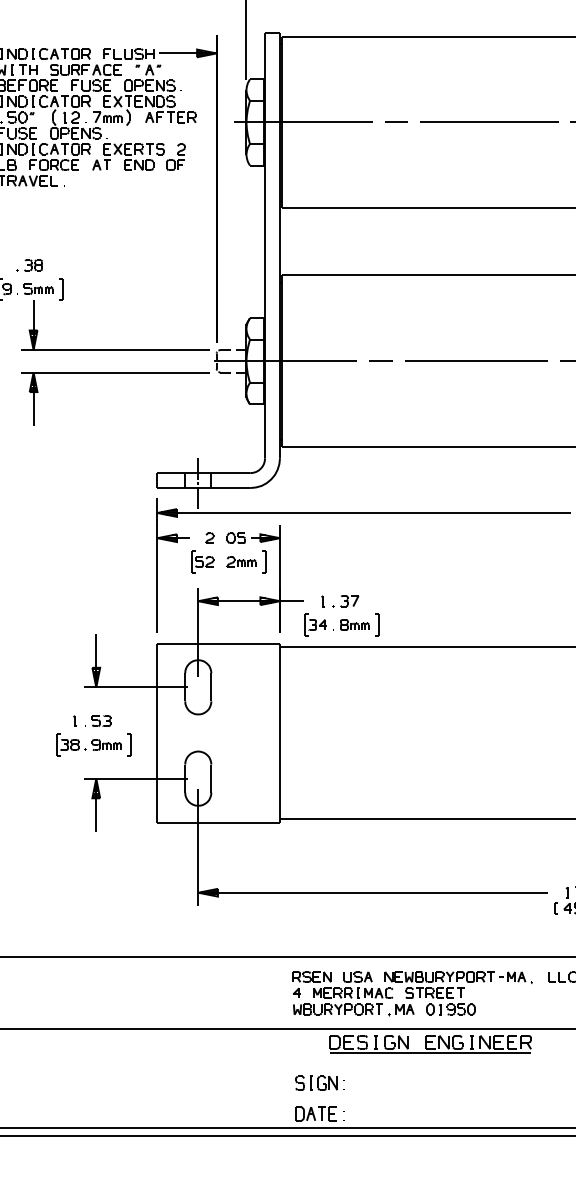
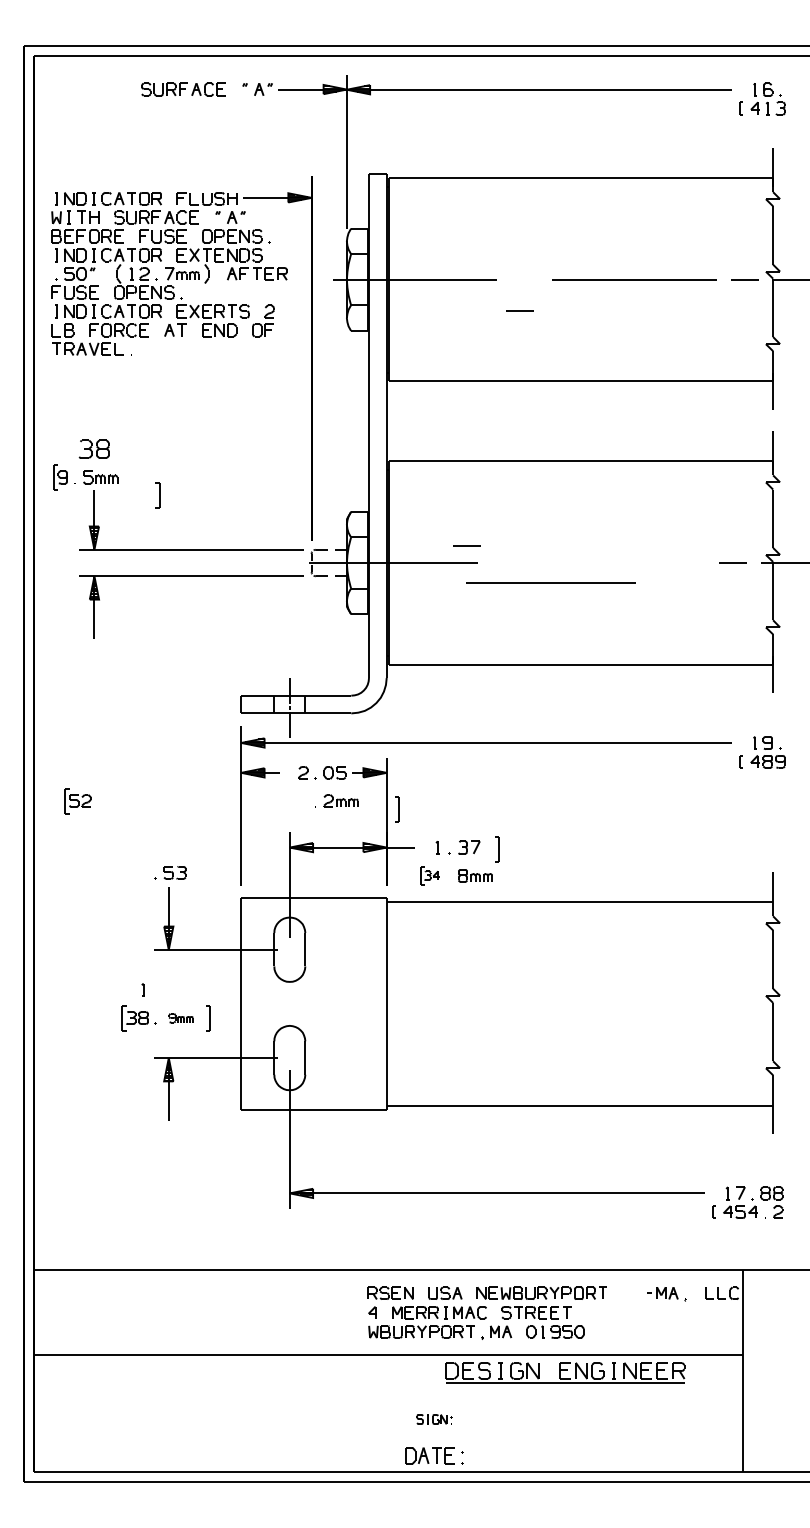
line: (396, 122) -> (519, 310), moved
part: (33, 264) -> (94, 448), size x1.4
part: (61, 289) -> (157, 495), moved
line: (381, 360) -> (466, 545), moved
line: (476, 360) -> (550, 582), moved
part: (202, 562) -> (77, 801), moved
part: (264, 562) -> (397, 809), moved
part: (318, 624) -> (432, 875), size x0.7
part: (377, 624) -> (497, 849), moved
part: (97, 720) -> (170, 872), moved
part: (106, 745) -> (180, 1018), size x0.7
part: (392, 993) -> (486, 1312), moved
part: (320, 1083) -> (434, 1419), size x0.6

